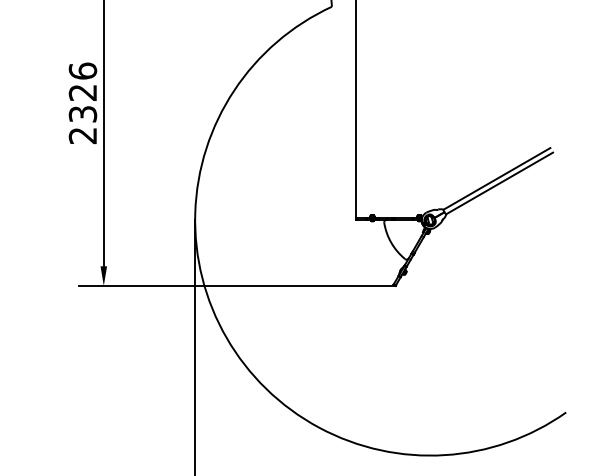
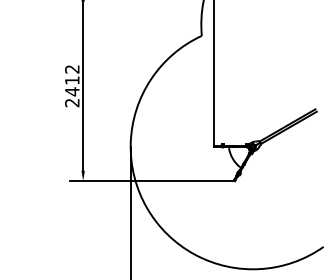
text: (83, 92) -> (72, 80), 2326 -> 2412

